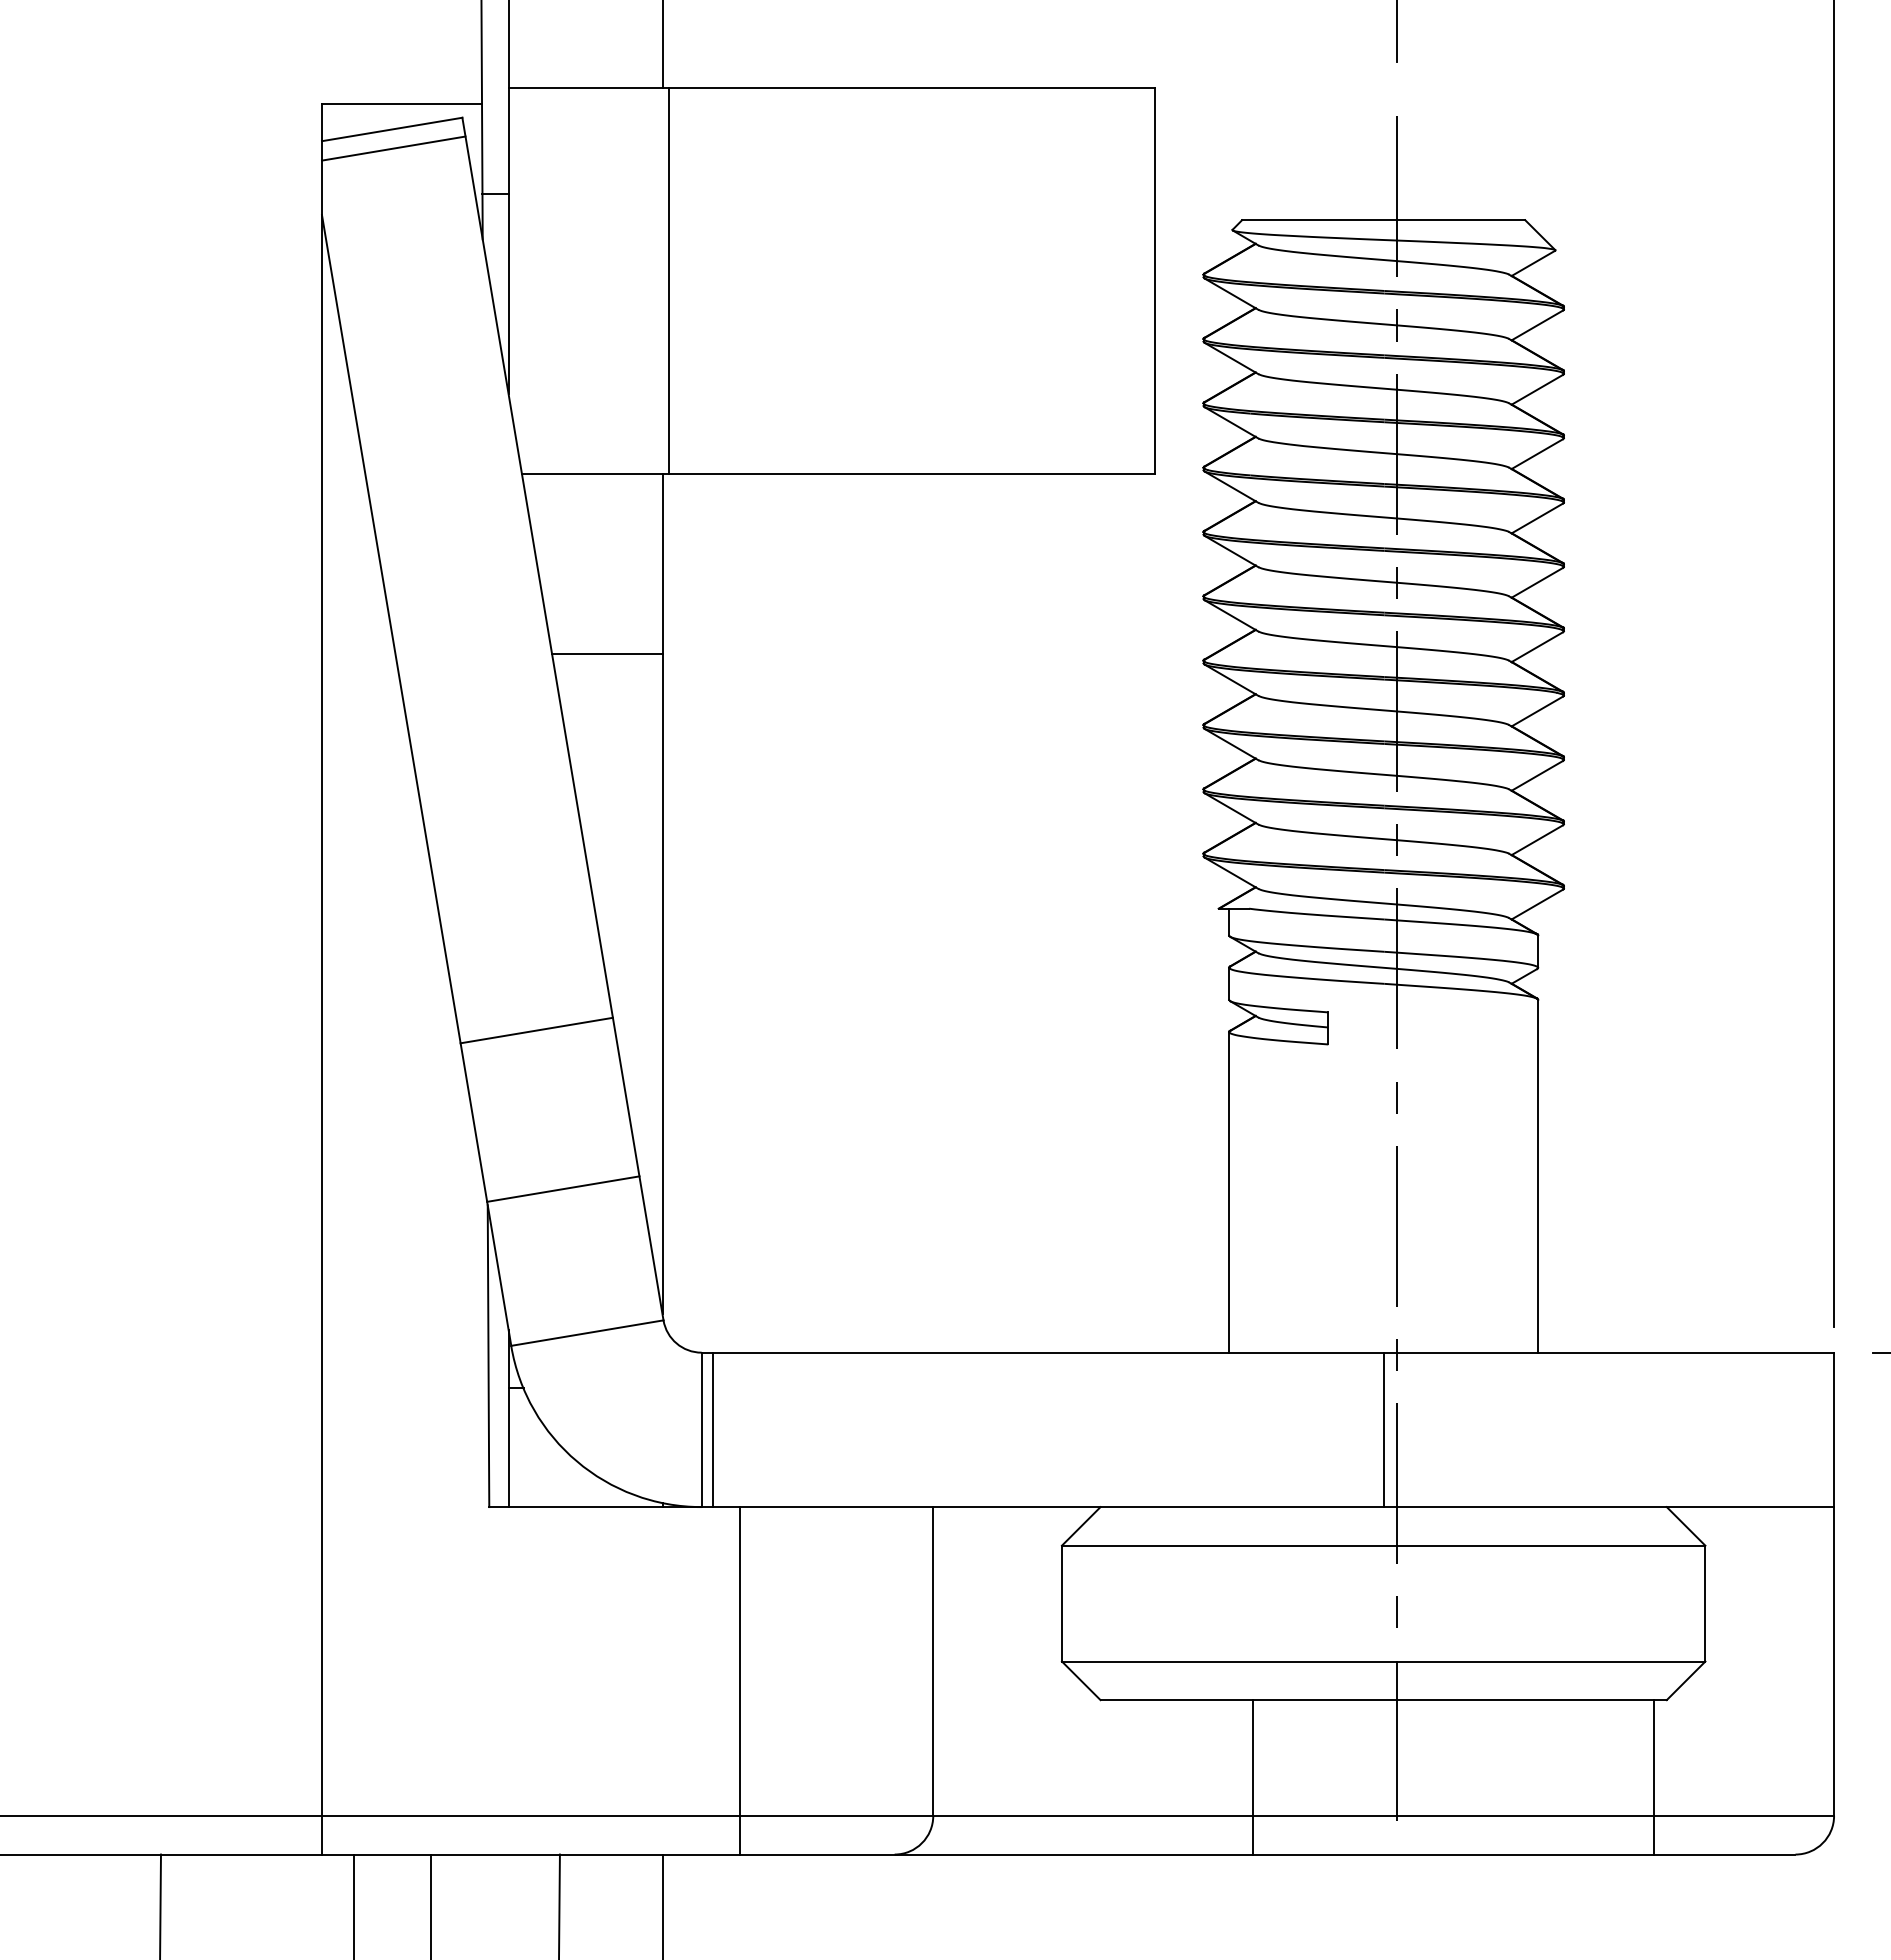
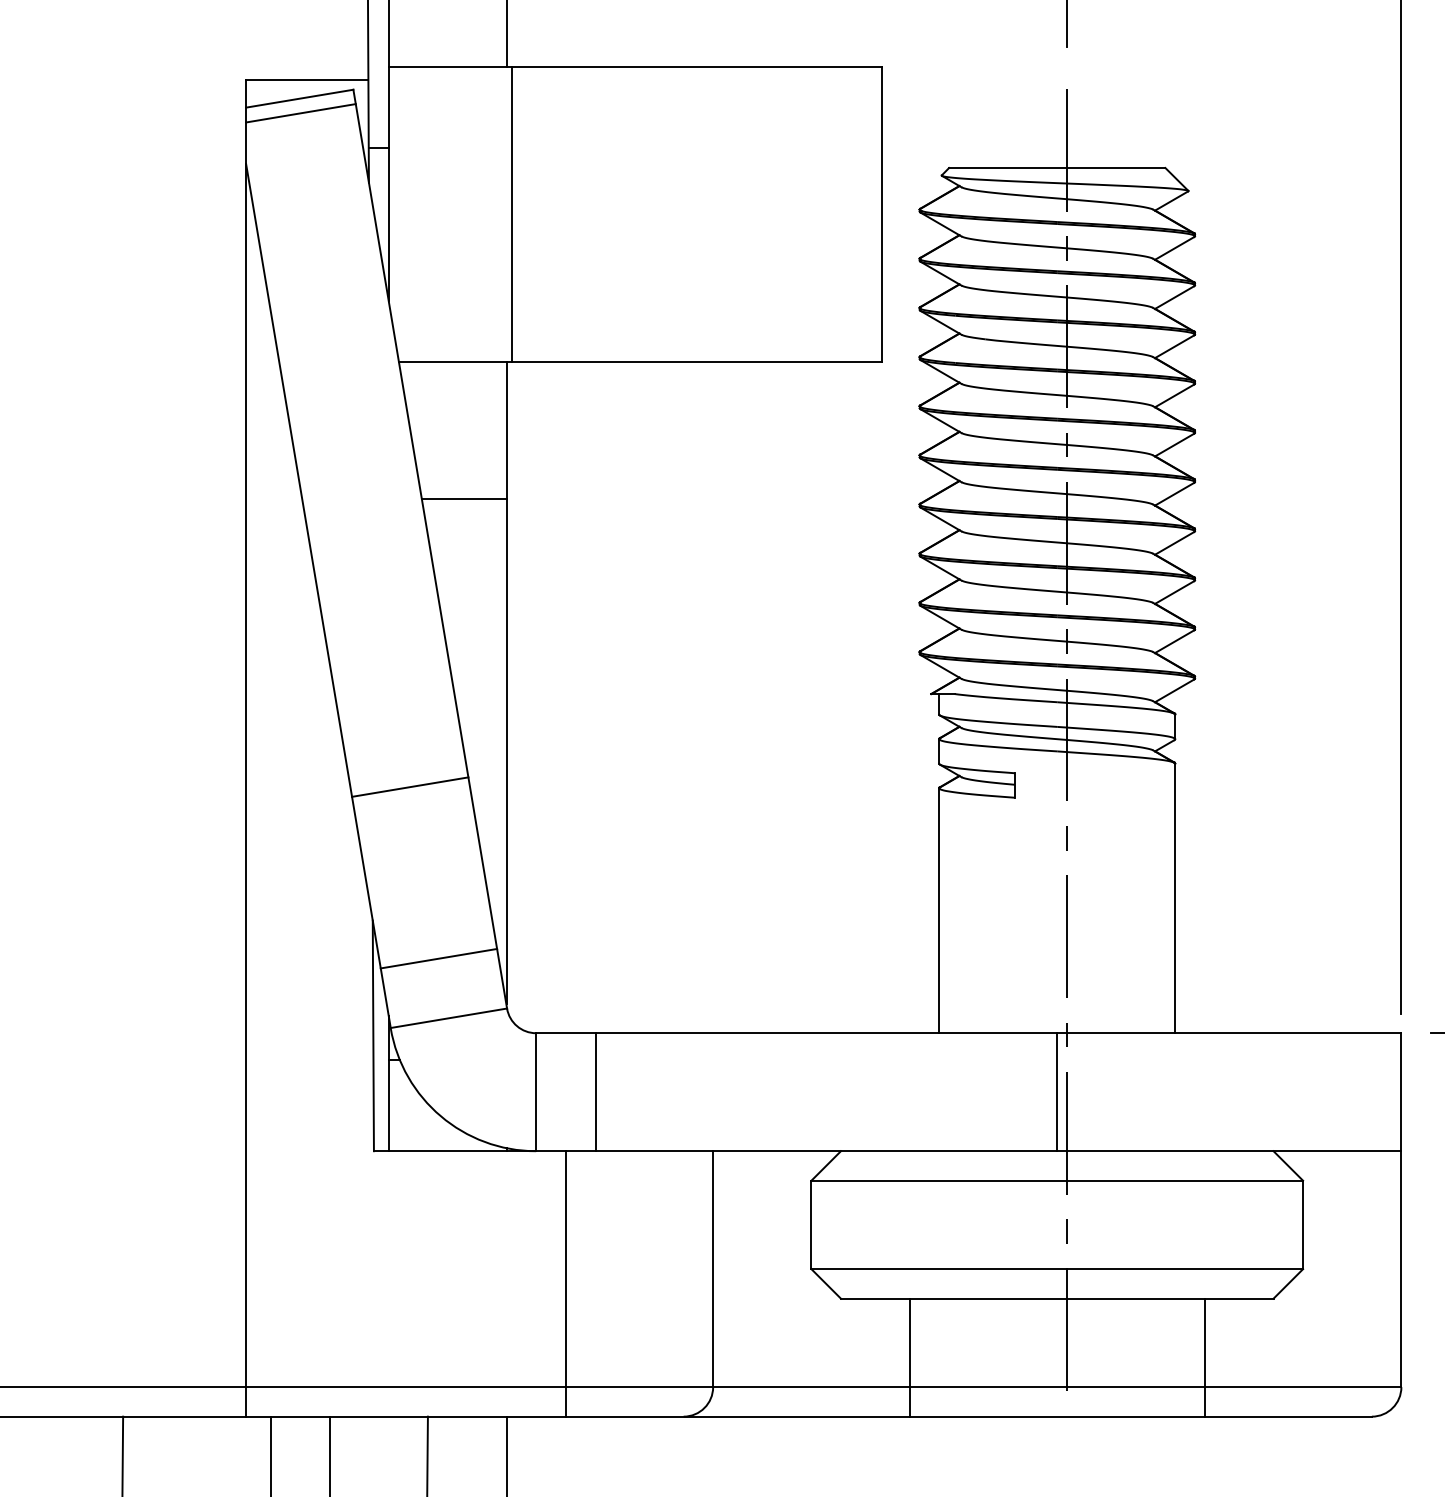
line: (563, 1188) -> (439, 958), moved
line: (712, 1429) -> (595, 1091), moved
line: (1252, 1777) -> (909, 1357), moved
line: (1653, 1777) -> (1204, 1357), moved

